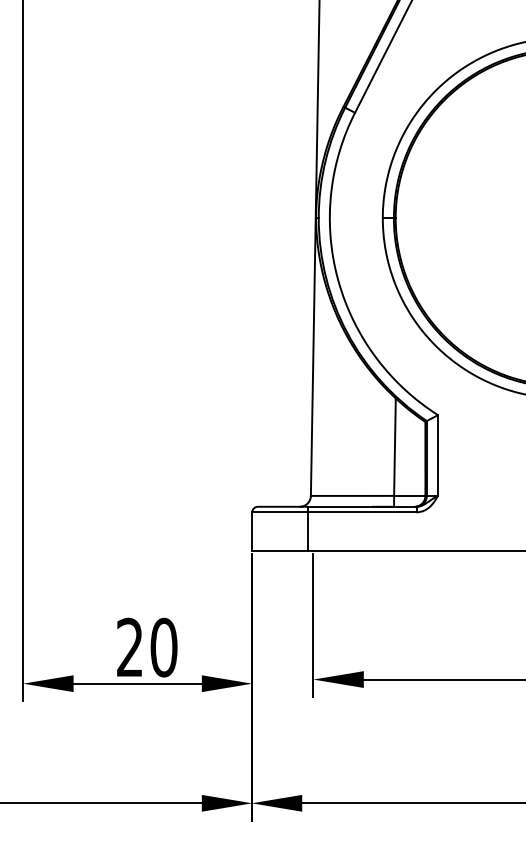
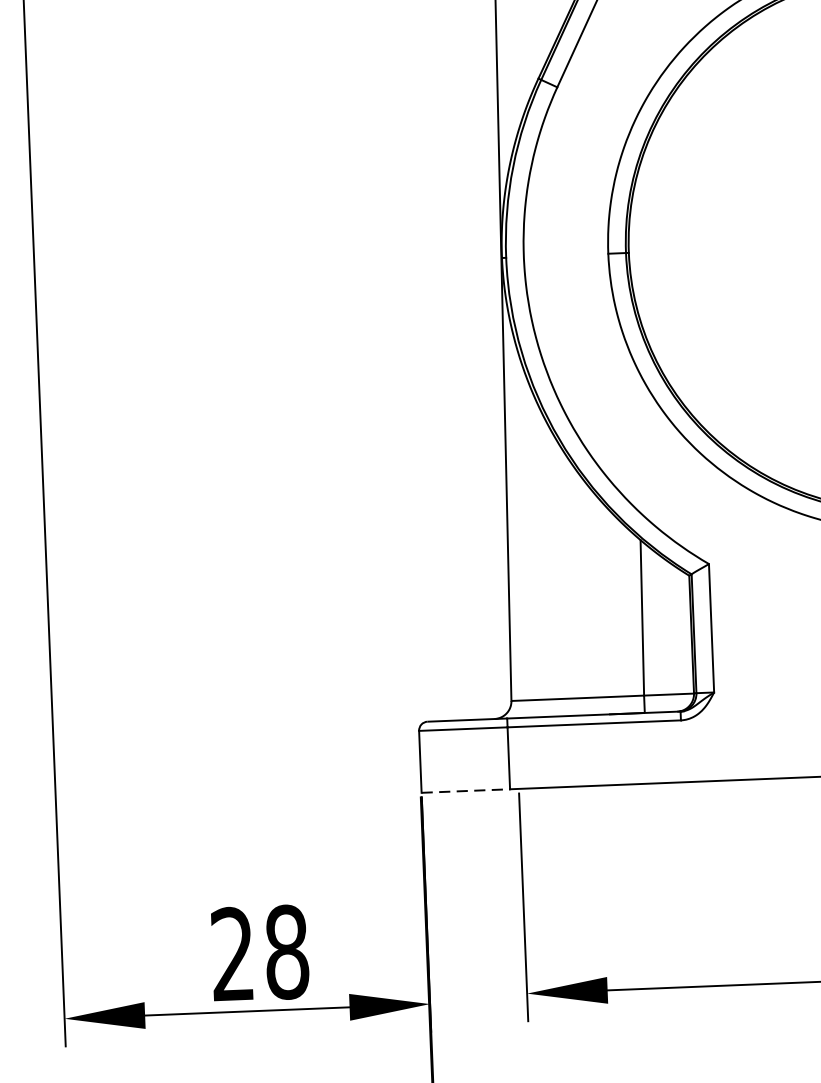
line: (280, 551) -> (466, 791), solid -> dashed
text: (163, 647) -> (286, 952), 20 -> 28

